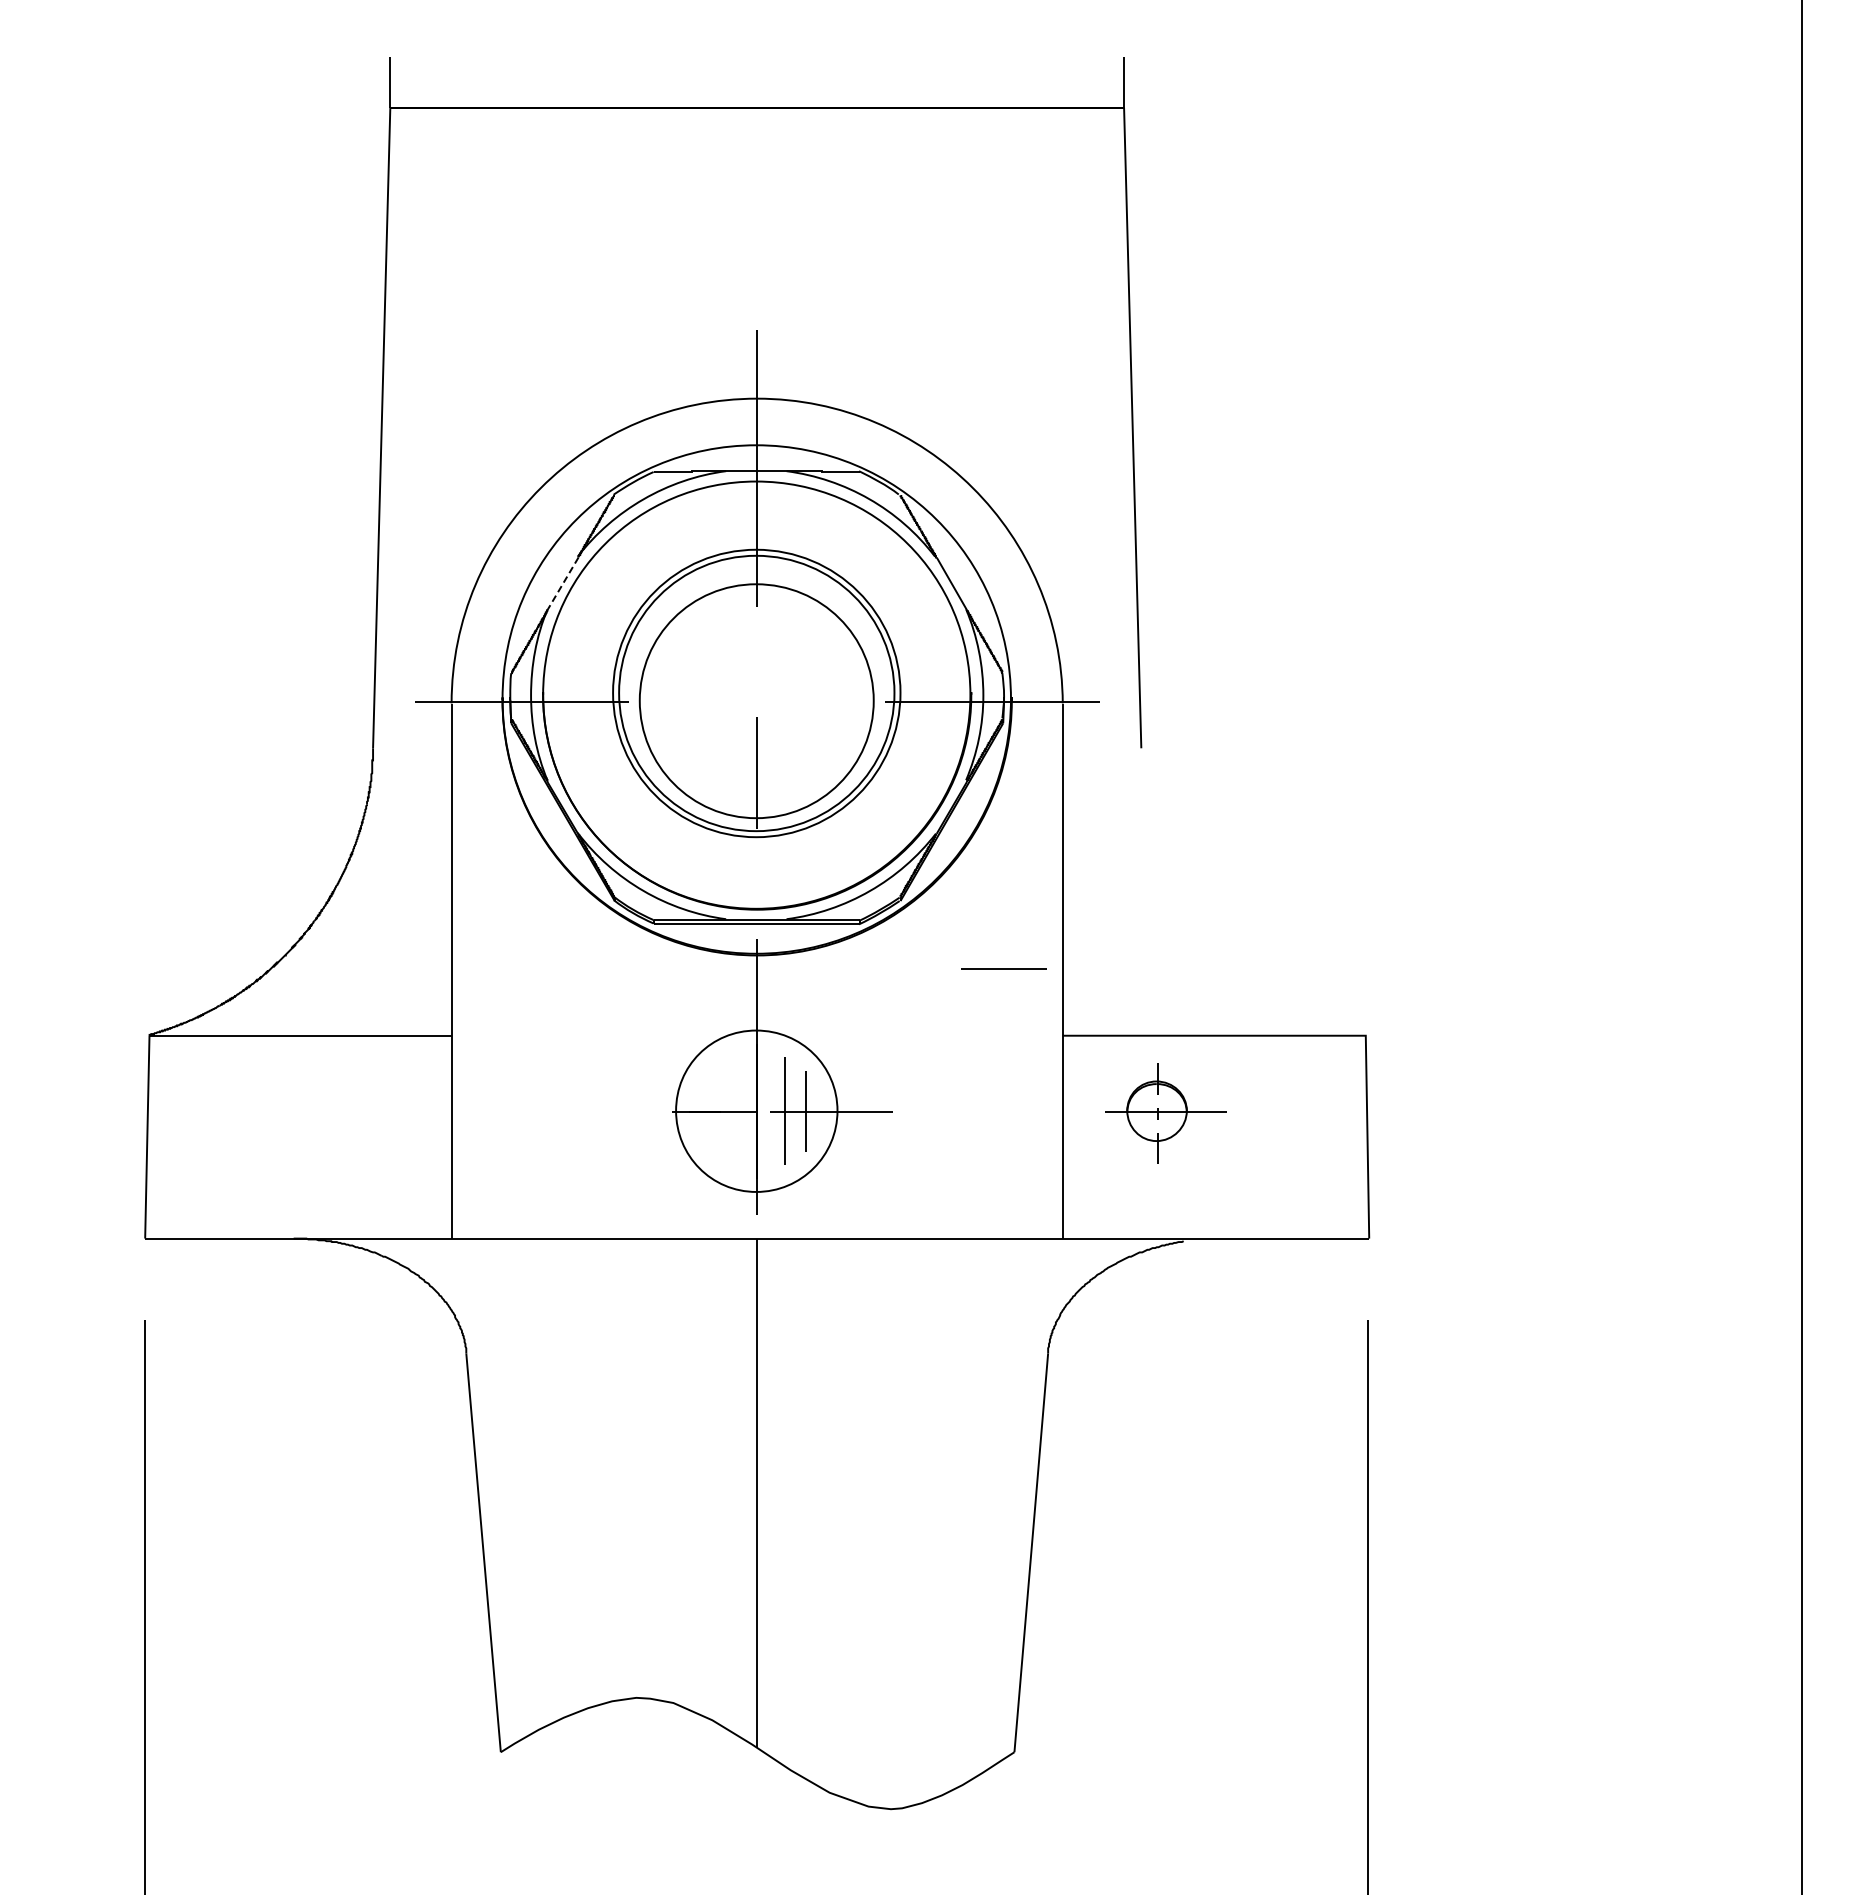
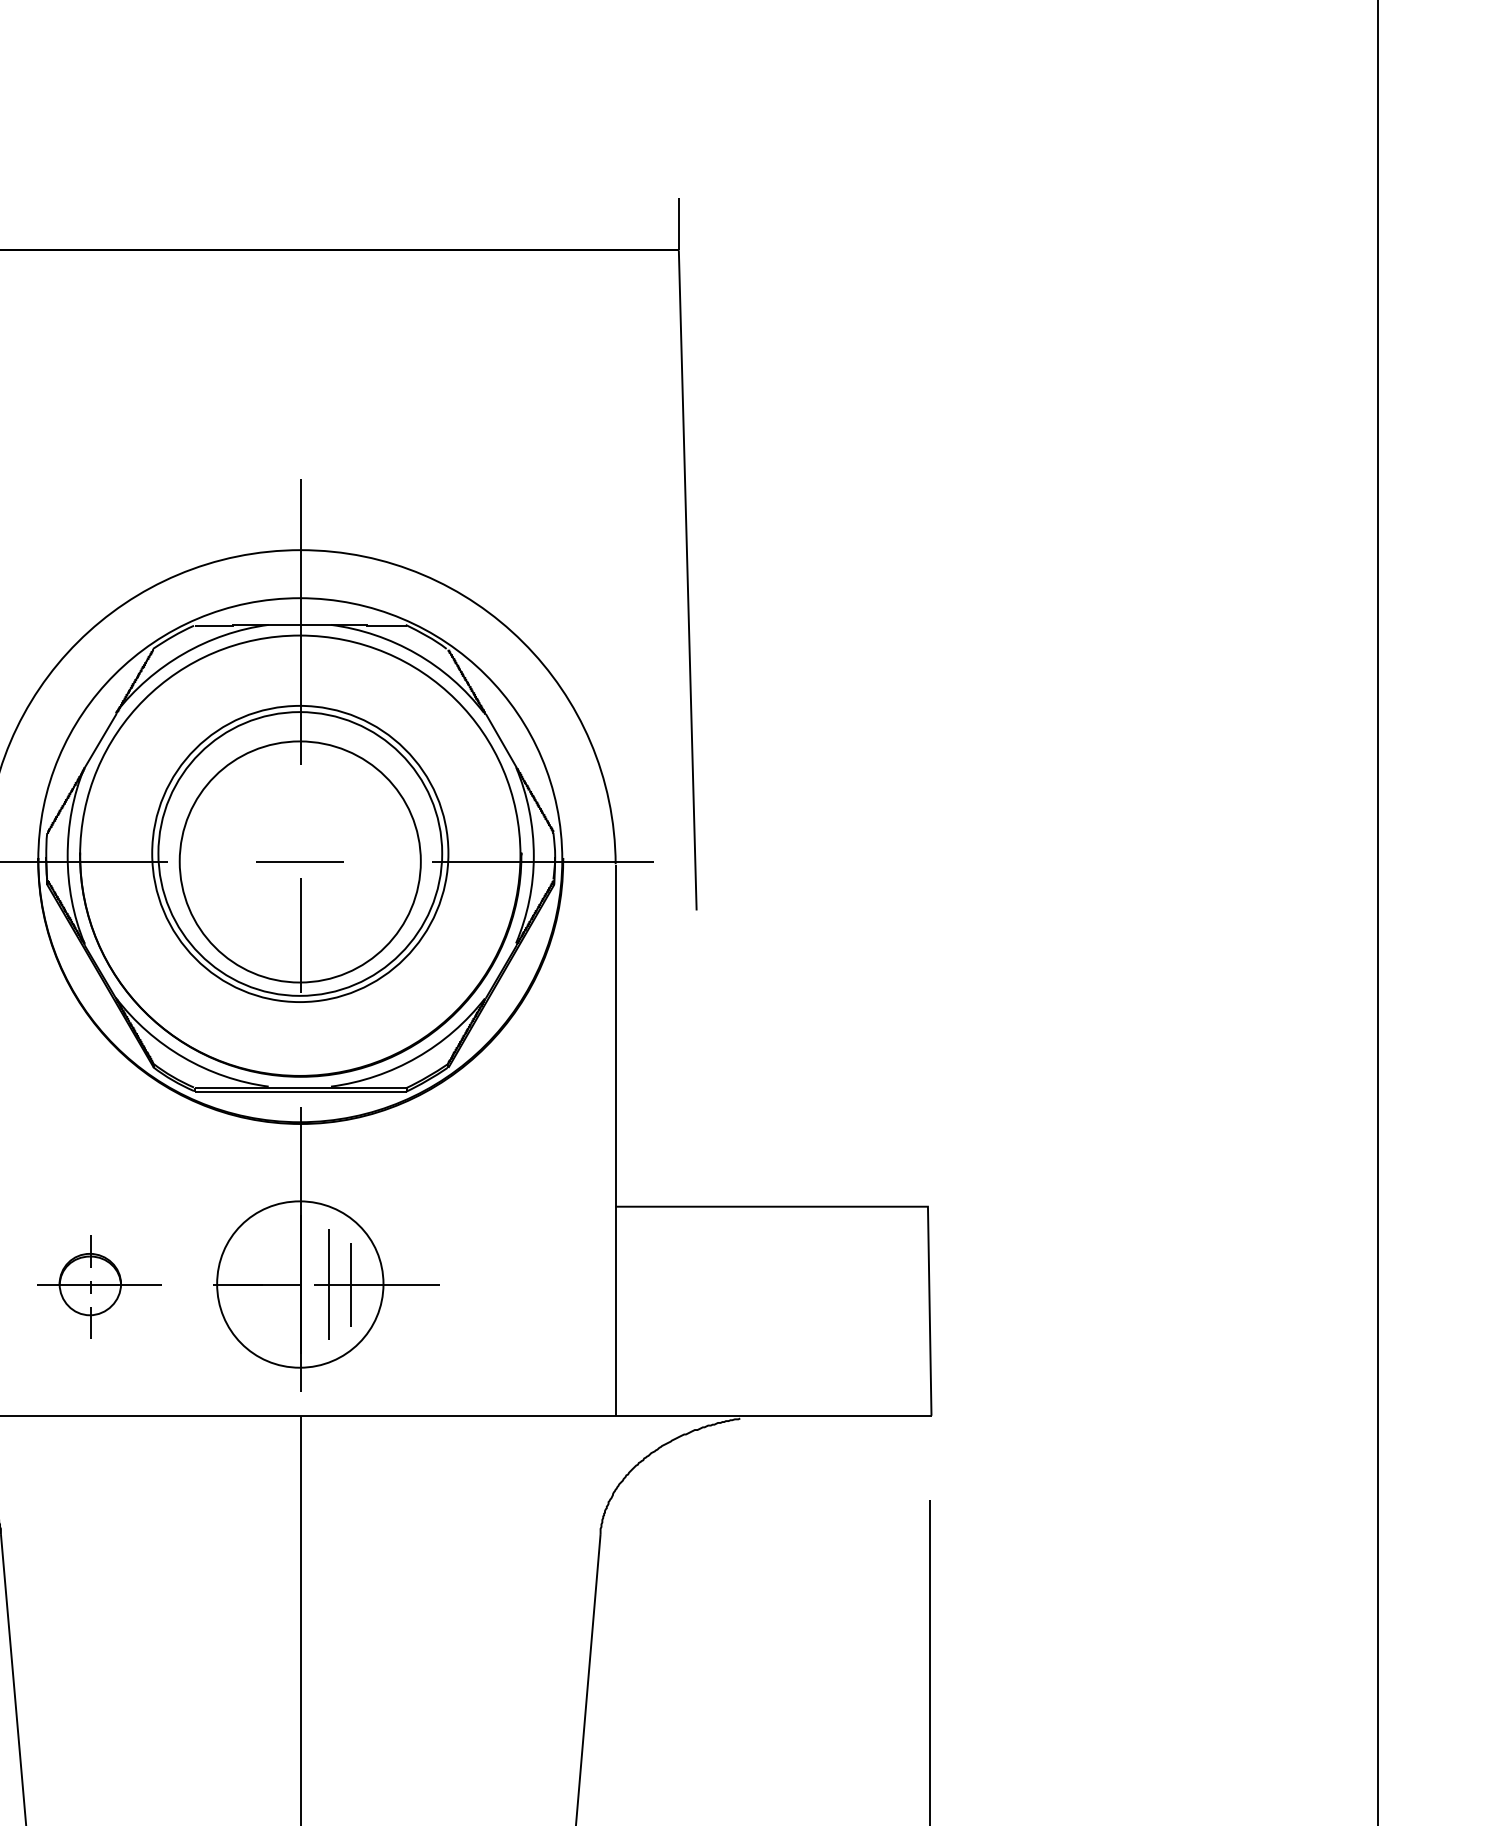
line: (562, 583) -> (100, 740), dashed -> solid
line: (1003, 968) -> (300, 862), moved
part: (1165, 1113) -> (99, 1286), moved

